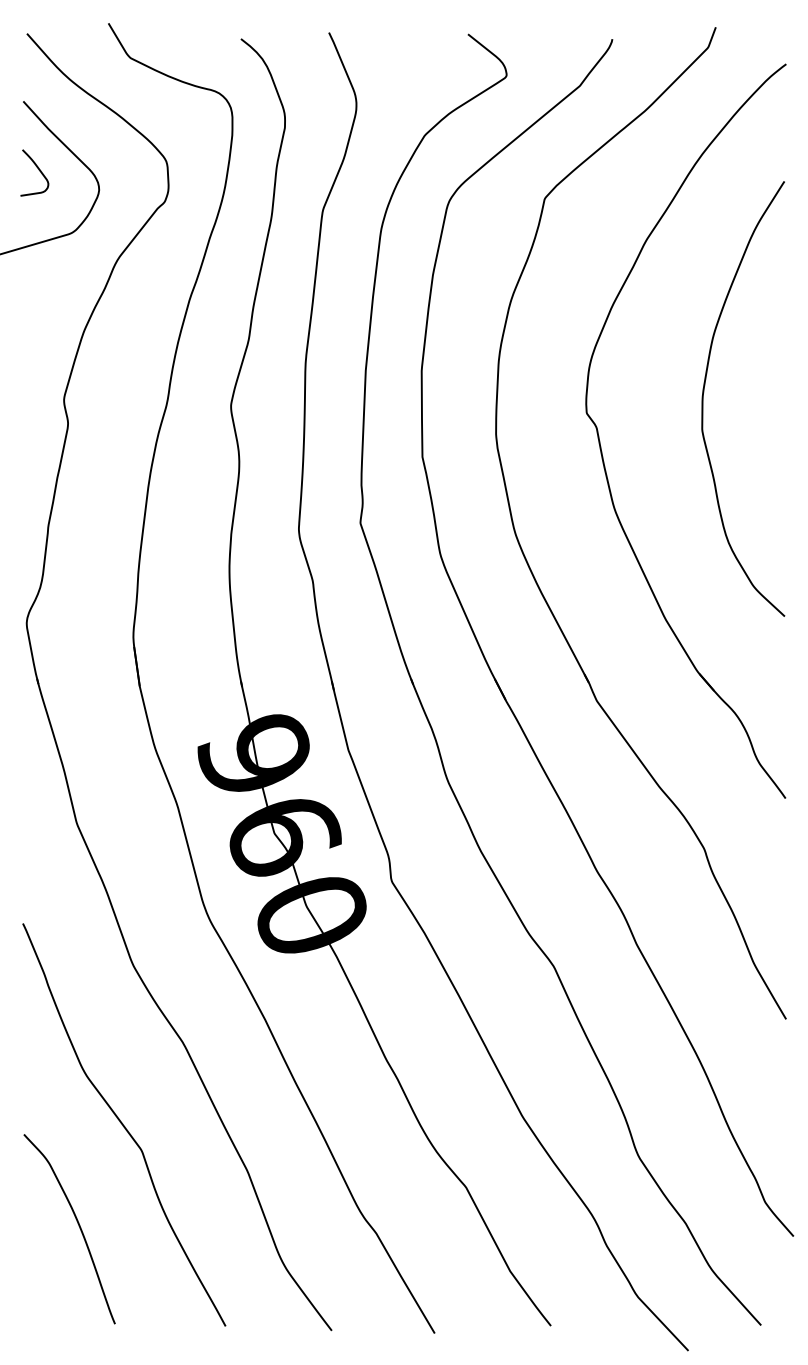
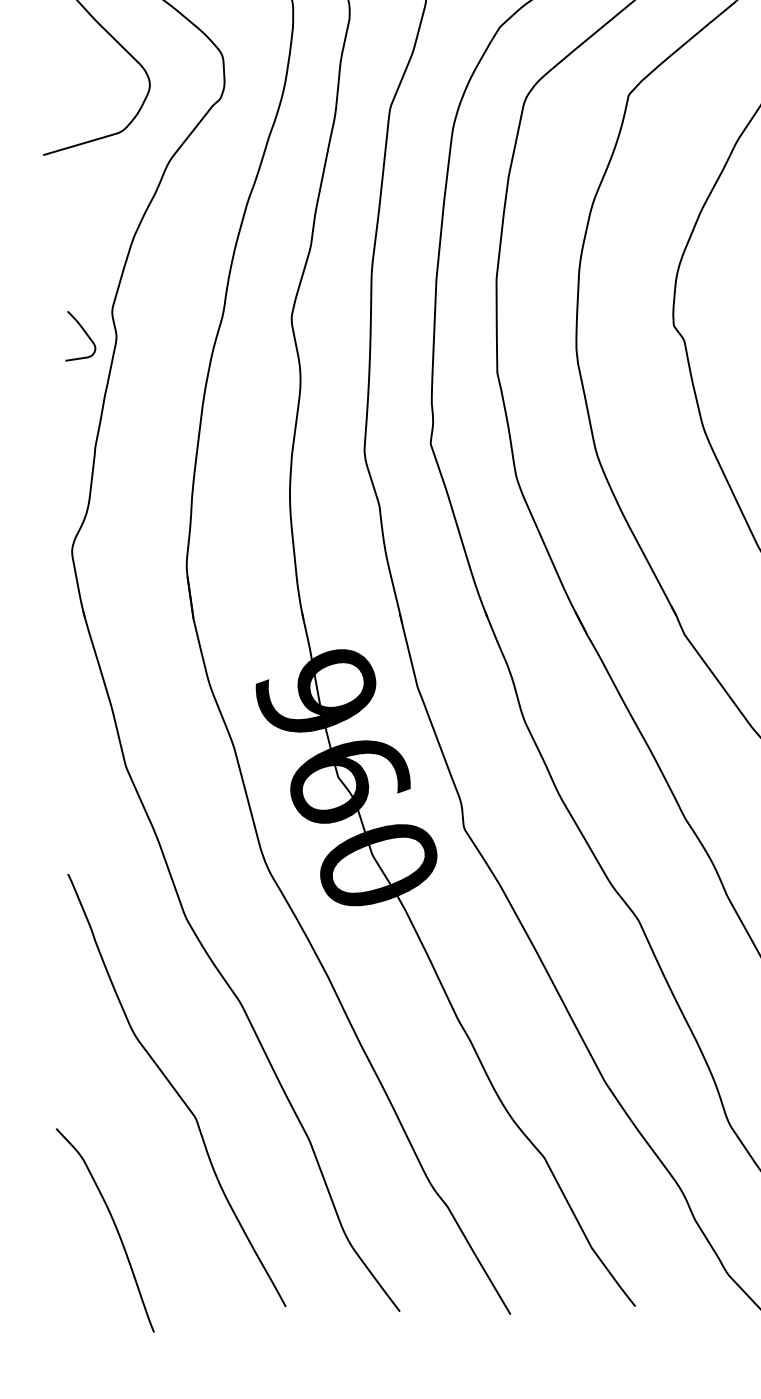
curve: (38, 170) -> (84, 333), moved
curve: (78, 1226) -> (114, 1227), moved

